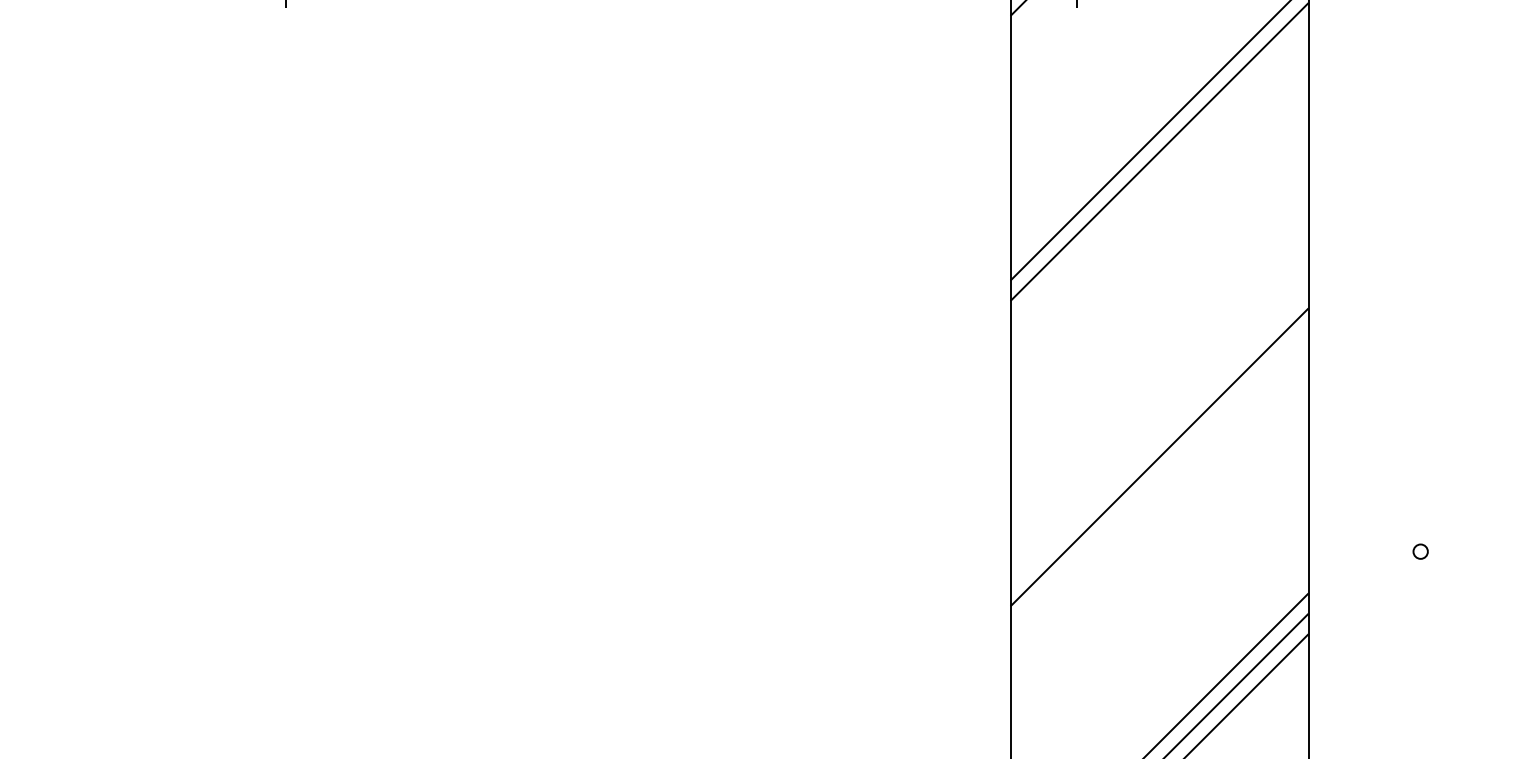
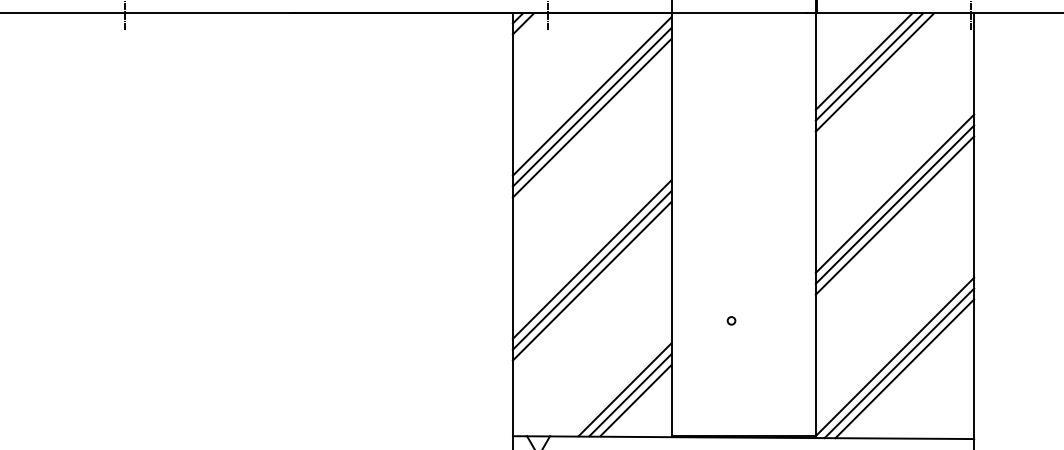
line: (1158, 172) -> (591, 118), added
line: (1158, 436) -> (591, 259), added
line: (1158, 477) -> (591, 281), added

